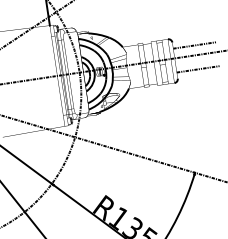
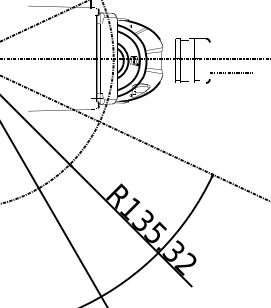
line: (194, 45) -> (231, 48), removed

